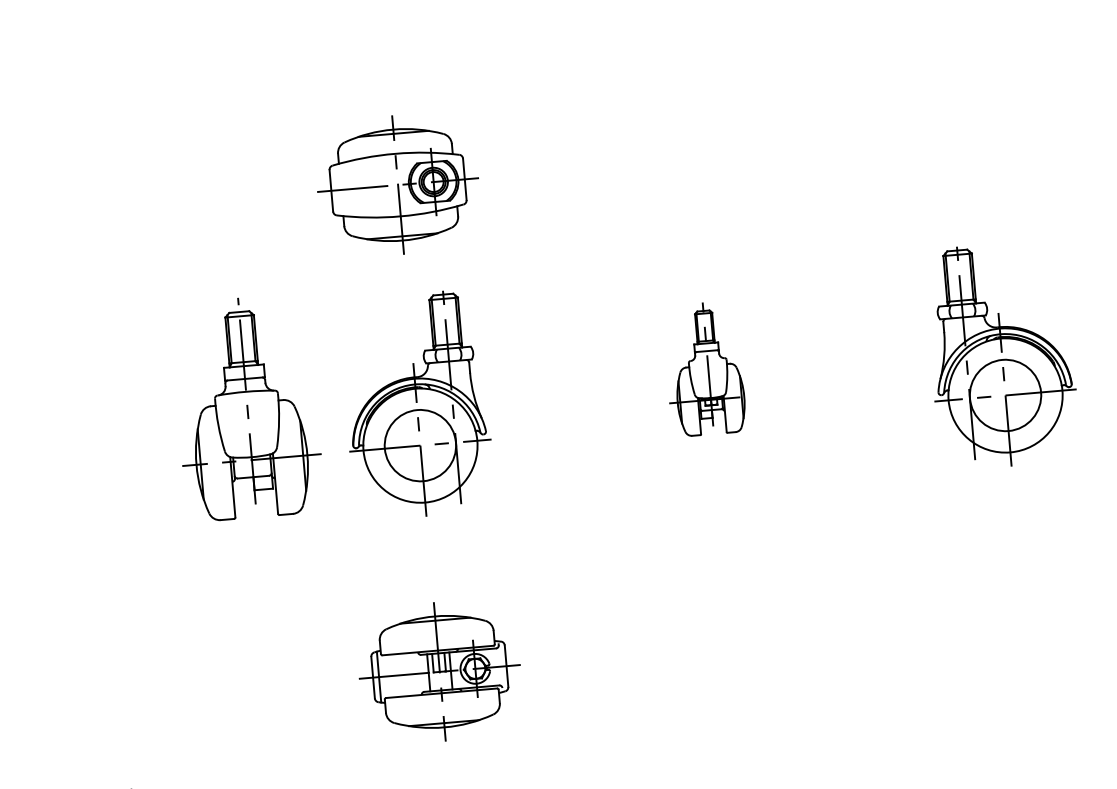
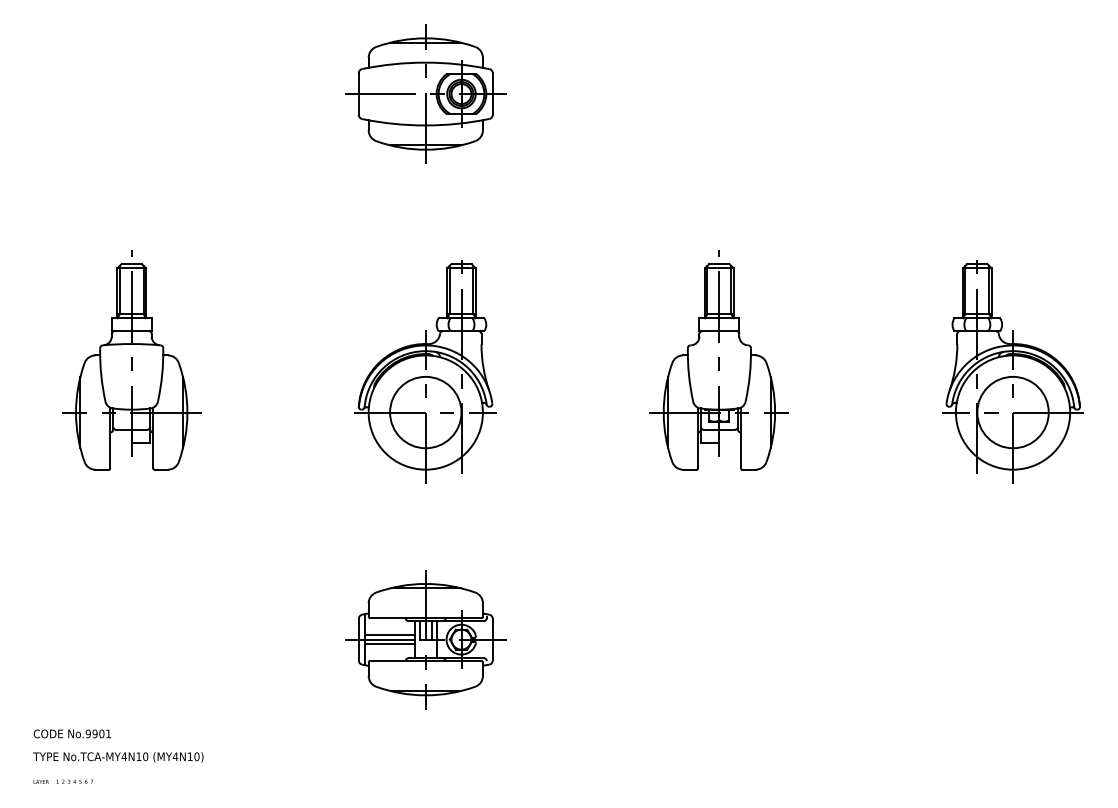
part: (397, 184) -> (425, 93), moved
part: (707, 368) -> (718, 360), size x1.67
part: (247, 408) -> (131, 360), moved
line: (403, 669) -> (389, 634), added
line: (404, 679) -> (389, 644), added

